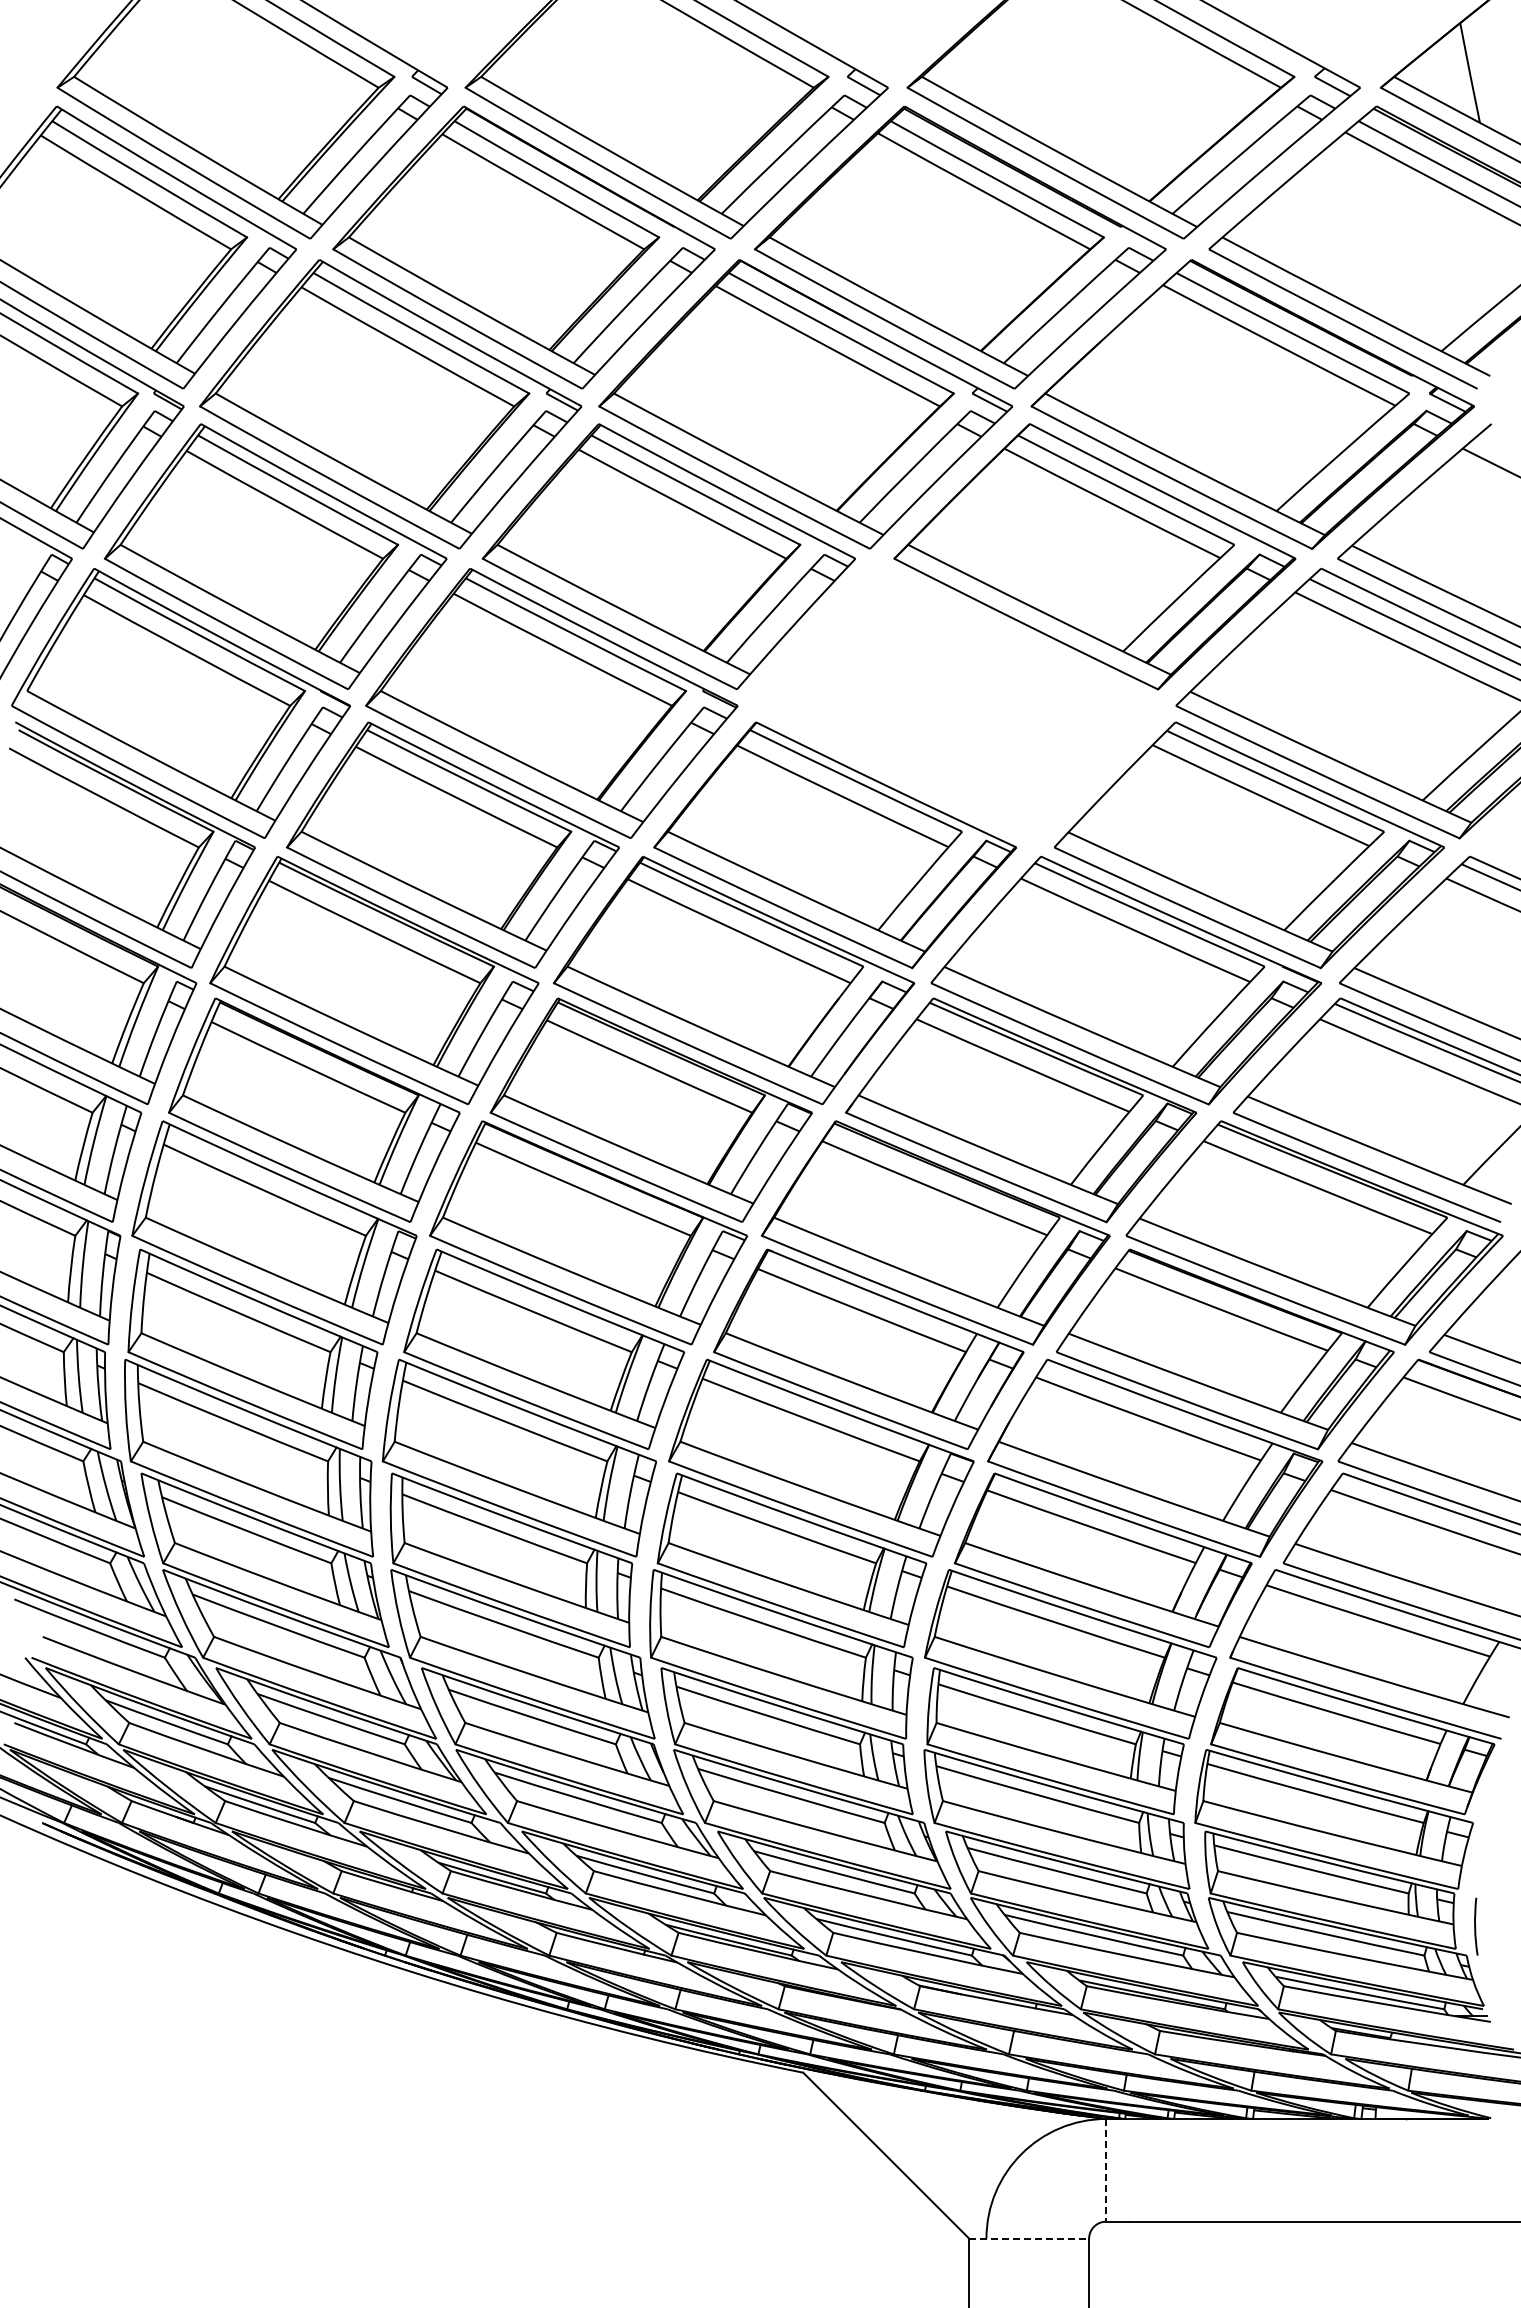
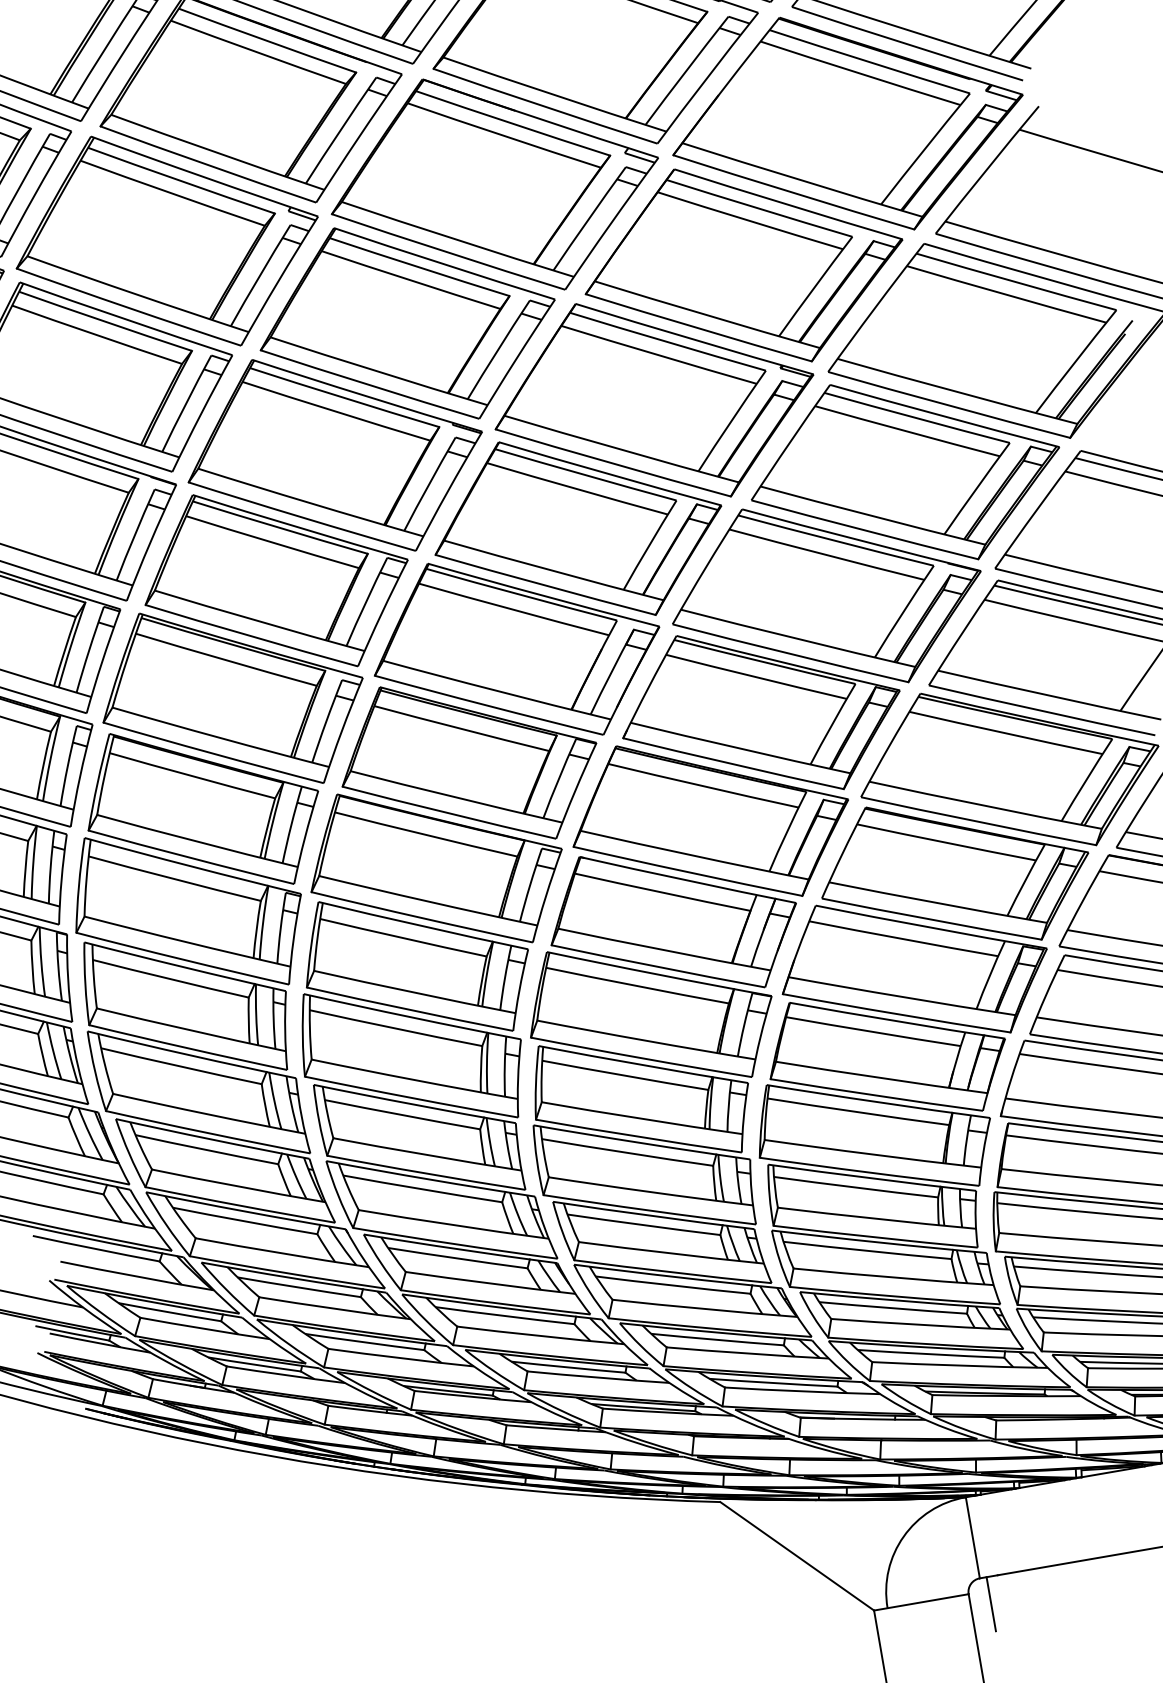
part: (955, 703) -> (653, 400), added
line: (1106, 2170) -> (973, 1537), dashed -> solid
line: (1029, 2238) -> (921, 1602), dashed -> solid
line: (1114, 2255) -> (991, 1603), added

